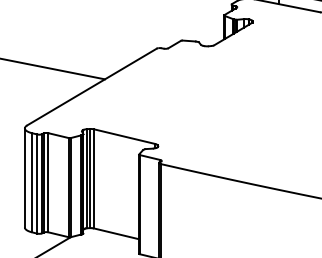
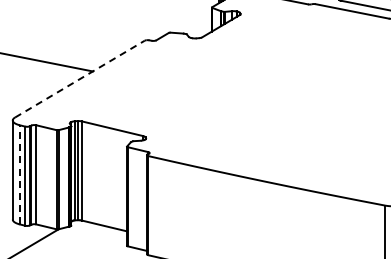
line: (92, 86) -> (80, 78), solid -> dashed
line: (31, 182) -> (19, 174), solid -> dashed

